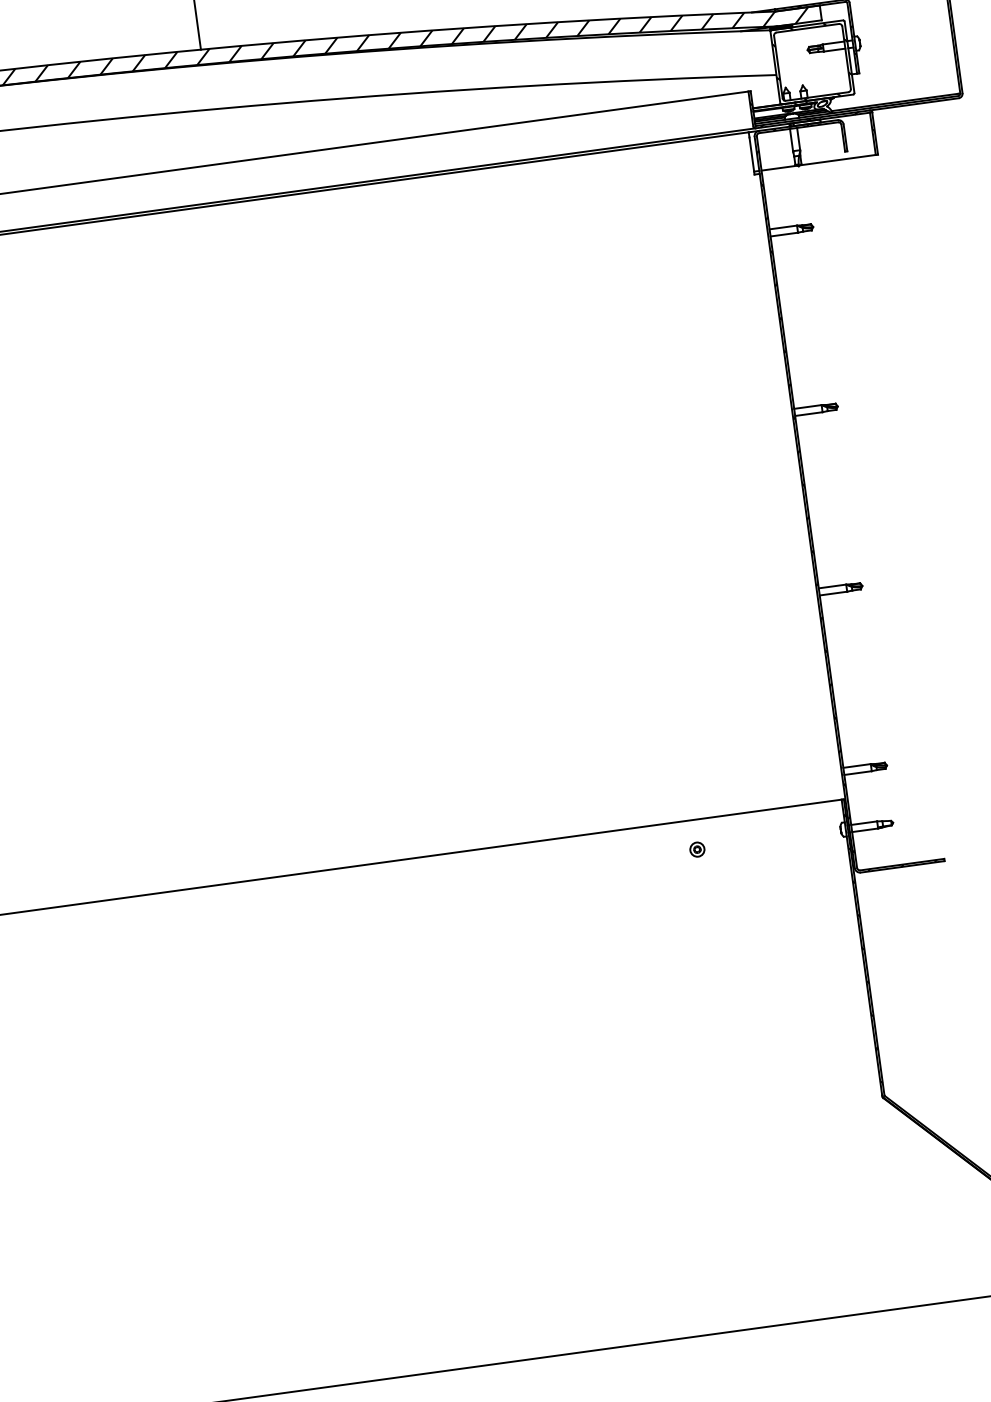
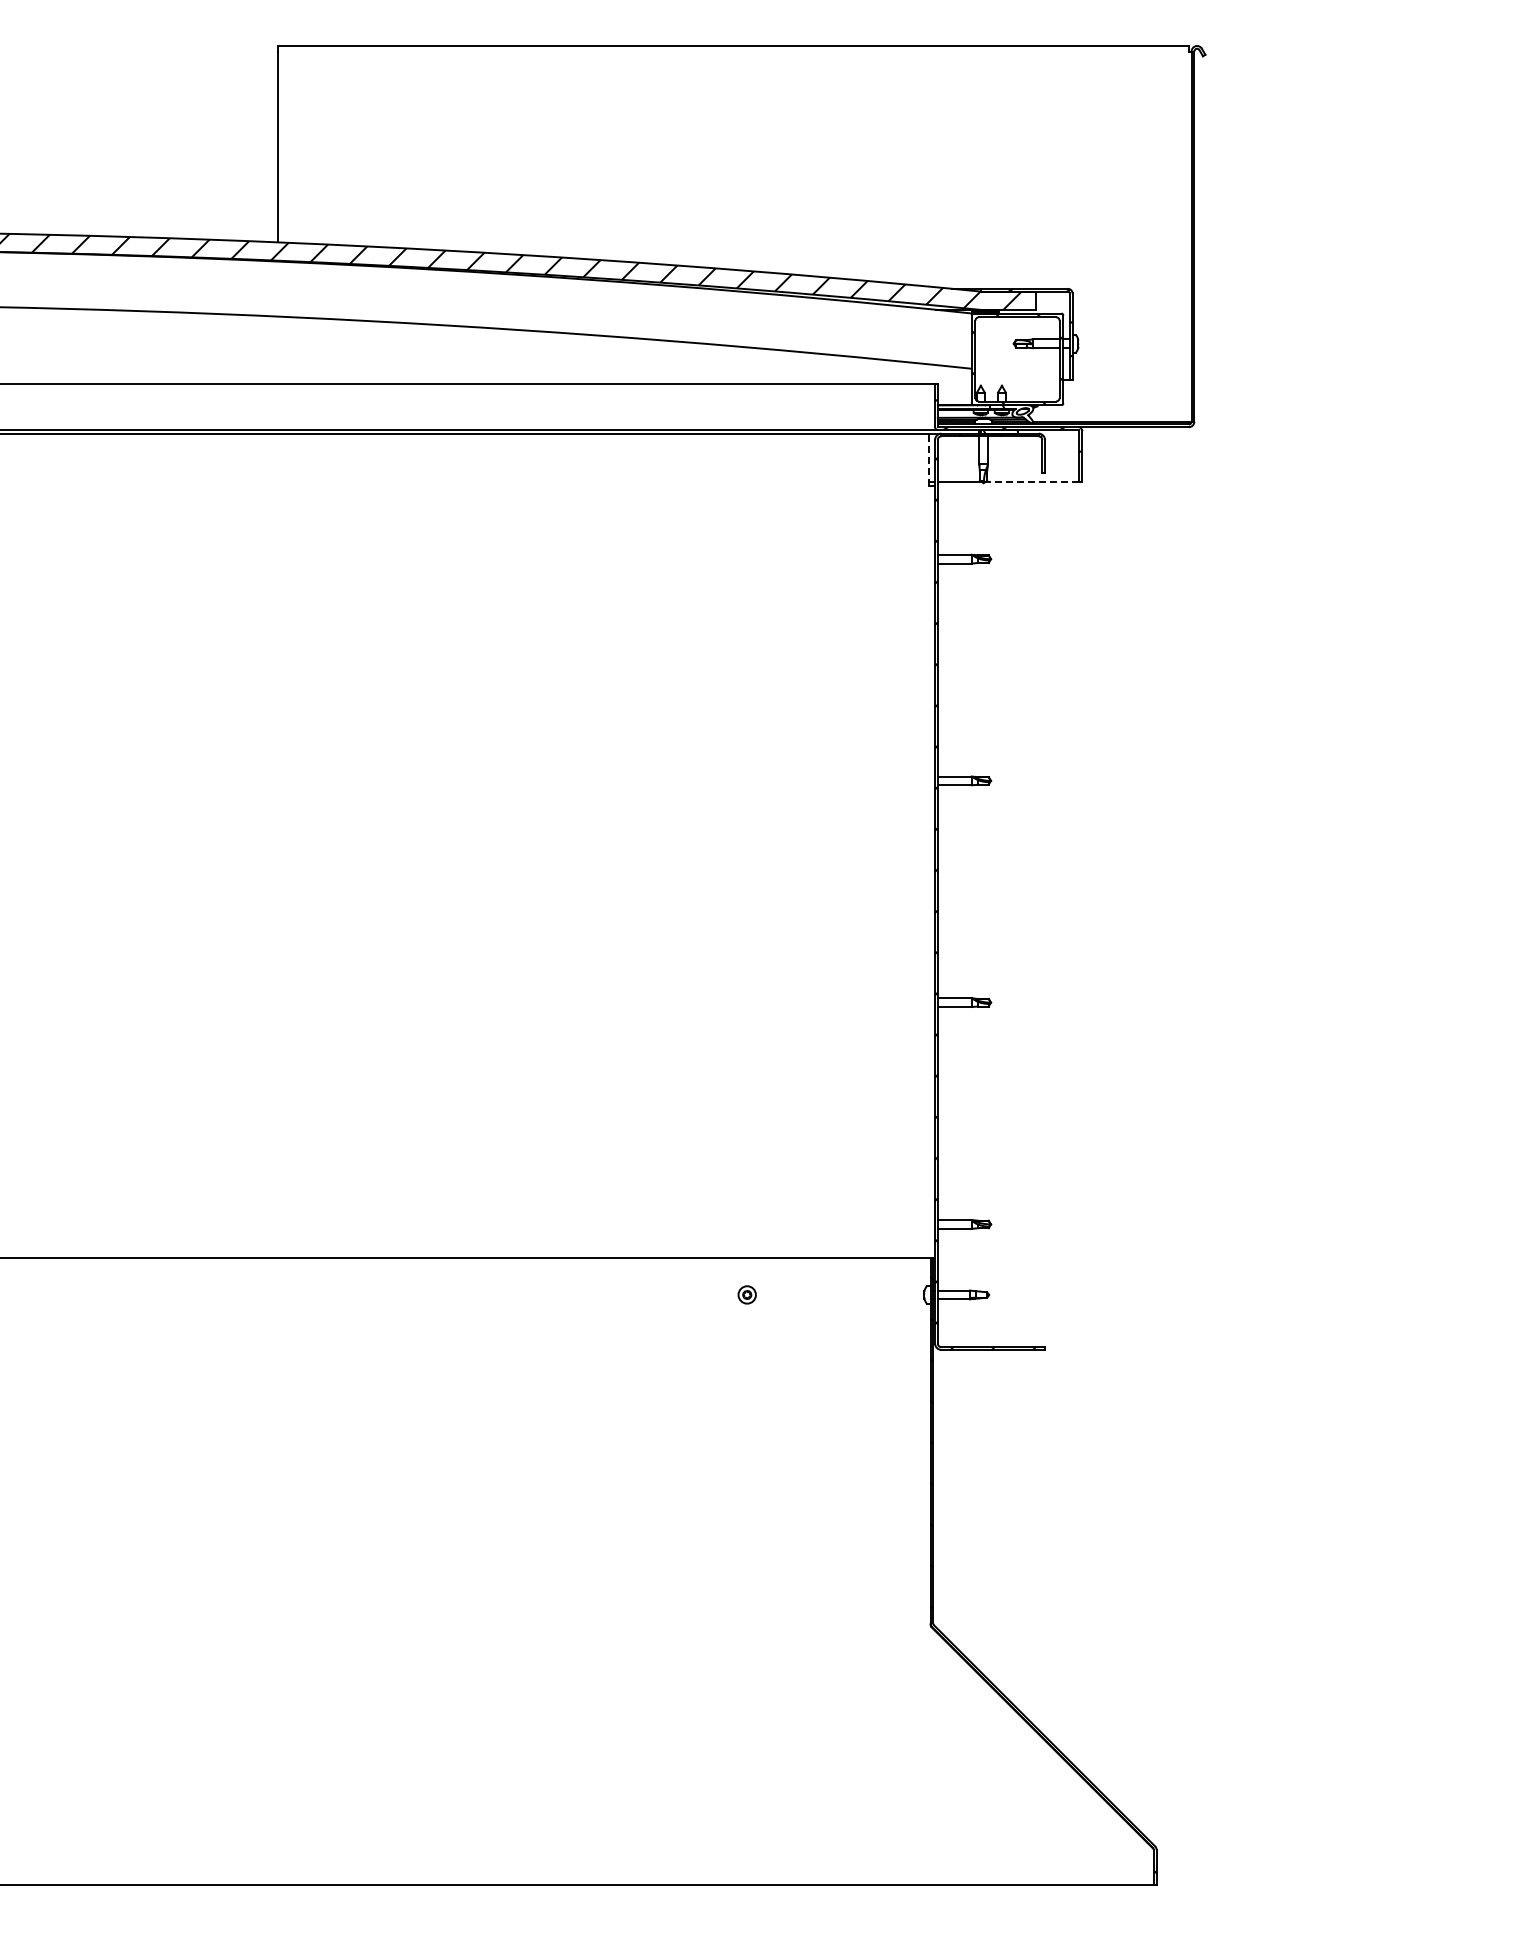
line: (751, 155) -> (928, 462), solid -> dashed
line: (838, 160) -> (1032, 482), solid -> dashed

